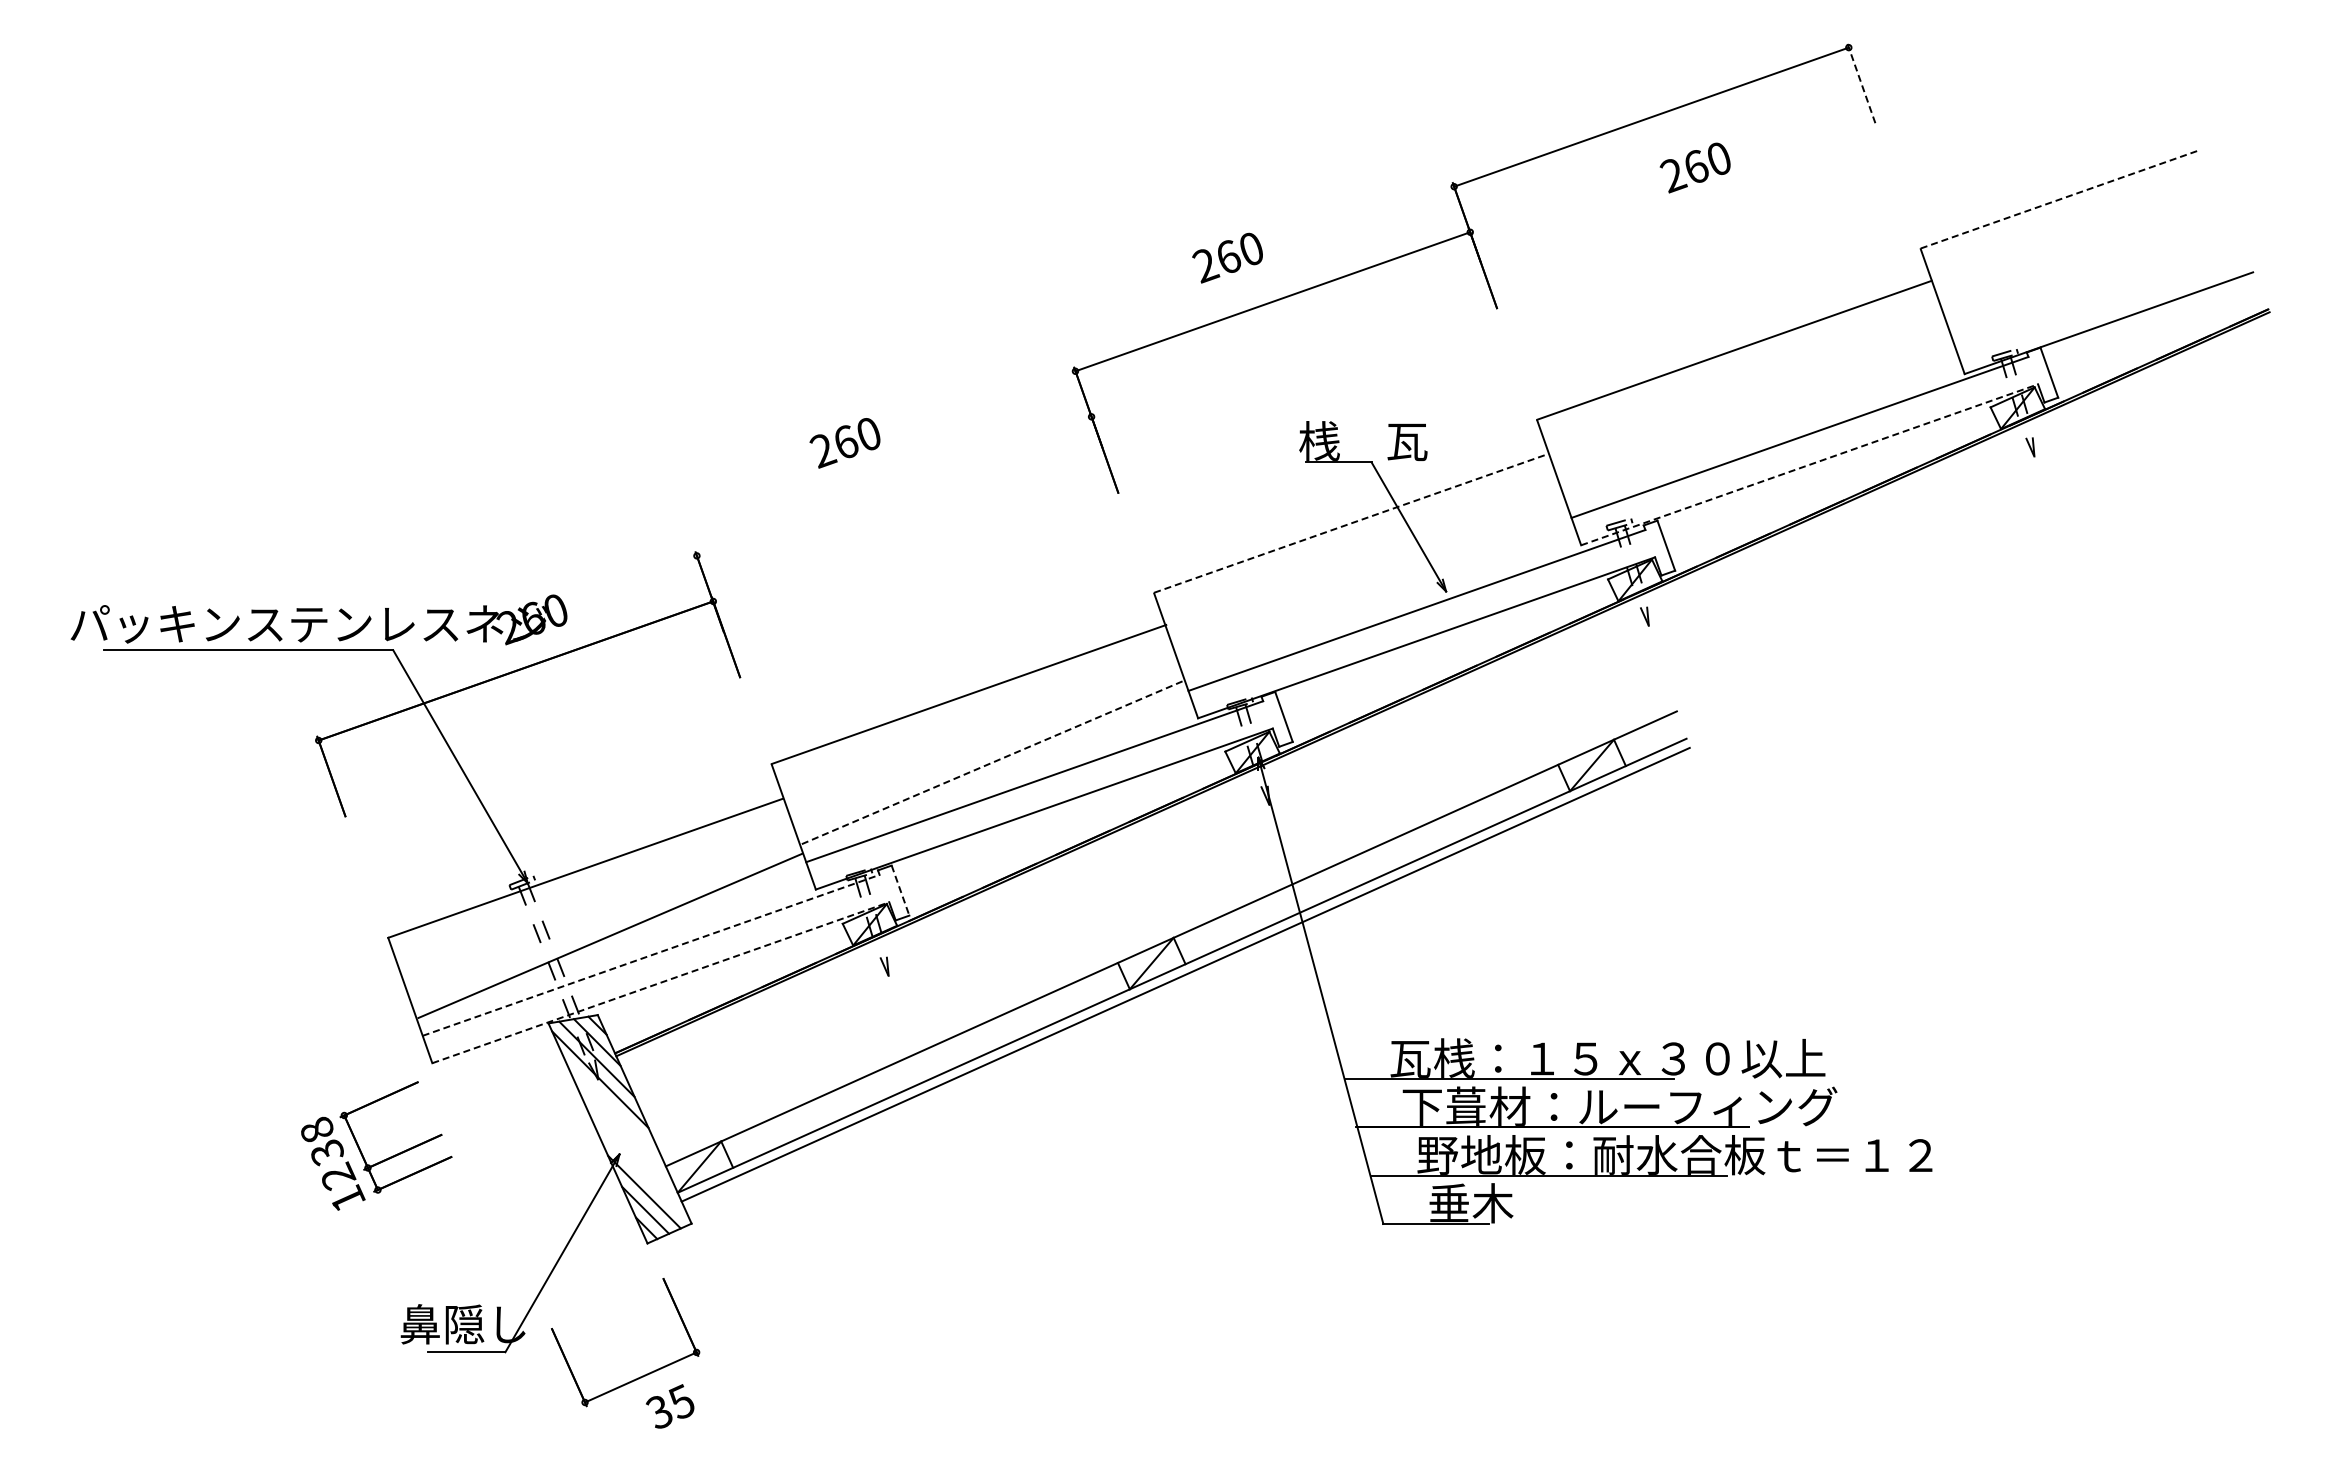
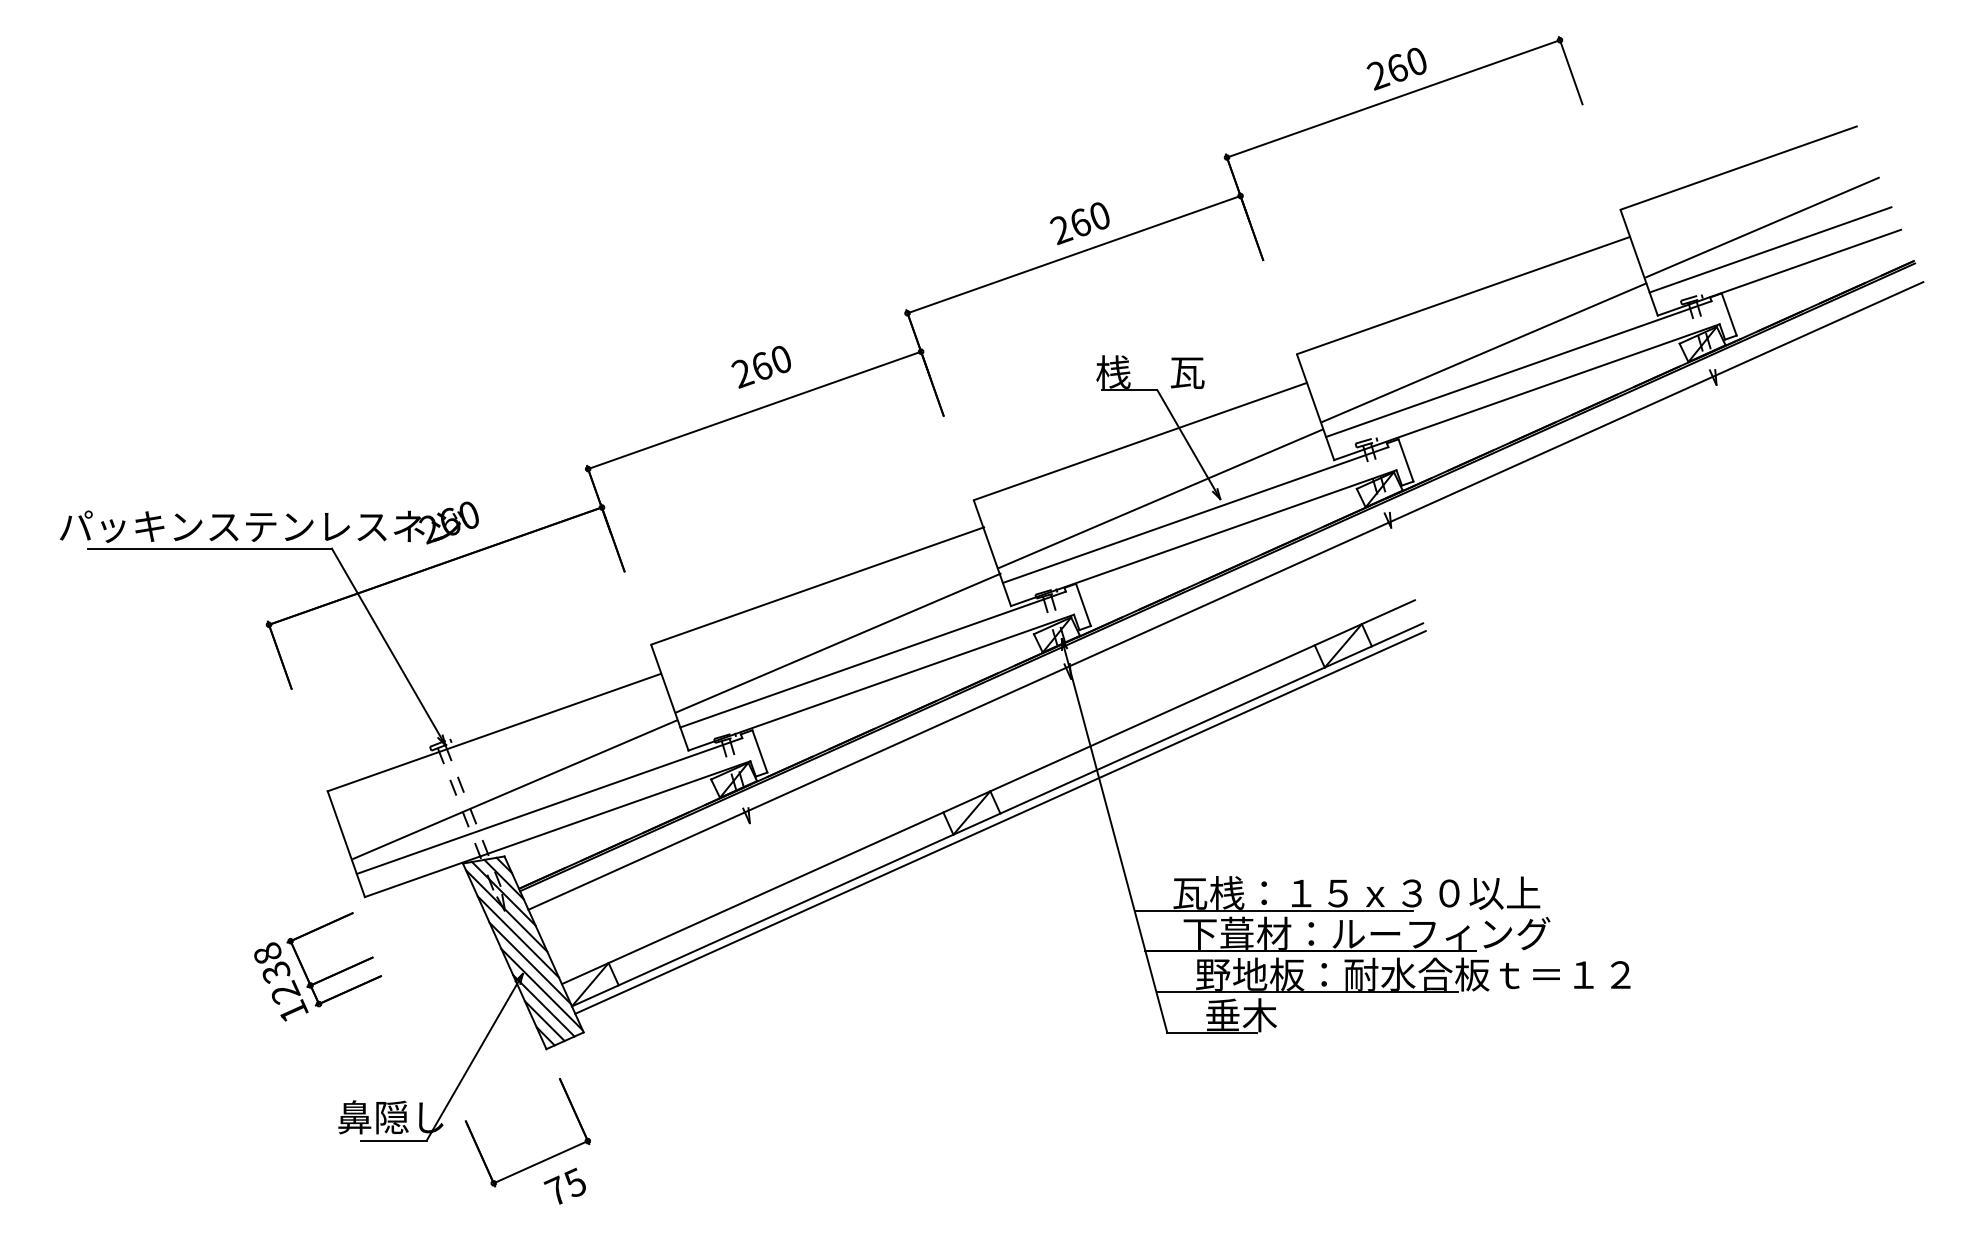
line: (1861, 84) -> (1570, 71), dashed -> solid
text: (1694, 167) -> (1396, 68), moved
line: (2061, 199) -> (1739, 168), dashed -> solid
text: (1227, 257) -> (1079, 223), moved
line: (2088, 269) -> (1762, 227), added
line: (2098, 295) -> (1770, 249), added
line: (1759, 417) -> (1484, 352), added
text: (844, 443) -> (760, 367), moved
line: (1810, 464) -> (1527, 391), dashed -> solid
line: (893, 485) -> (753, 409), added
line: (1351, 523) -> (1140, 441), dashed -> solid
line: (1375, 590) -> (1160, 498), added
line: (1452, 706) -> (1225, 596), added
line: (993, 762) -> (838, 643), dashed -> solid
line: (900, 890) -> (759, 751), dashed -> solid
line: (651, 955) -> (549, 806), dashed -> solid
line: (661, 982) -> (558, 828), dashed -> solid
line: (614, 1110) -> (518, 936), added
line: (628, 1141) -> (530, 963), added
line: (642, 1172) -> (542, 989), added
text: (658, 1410) -> (555, 1190), 35 -> 75

